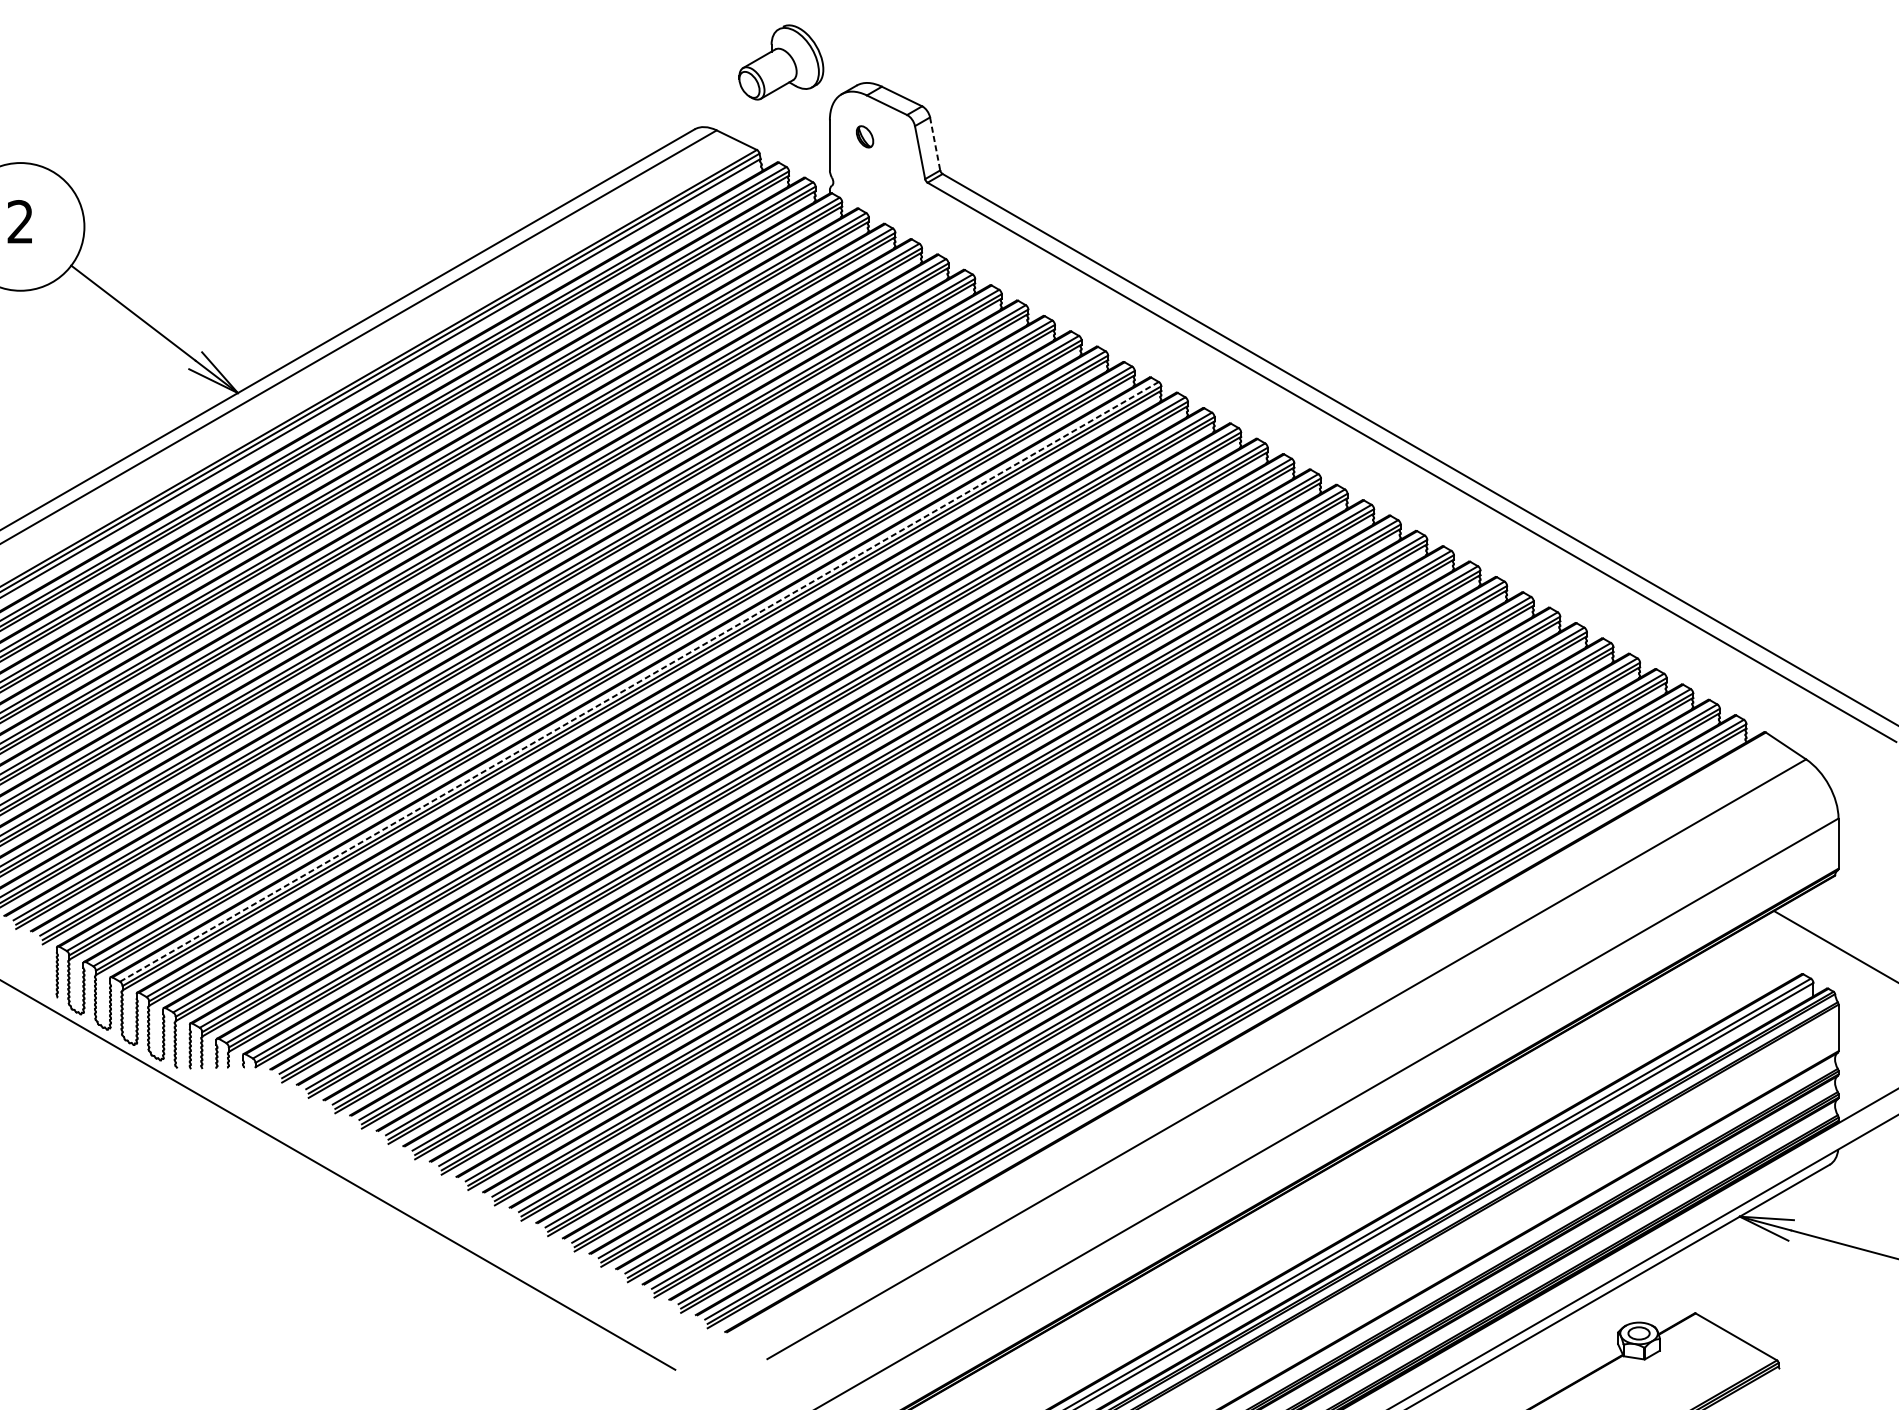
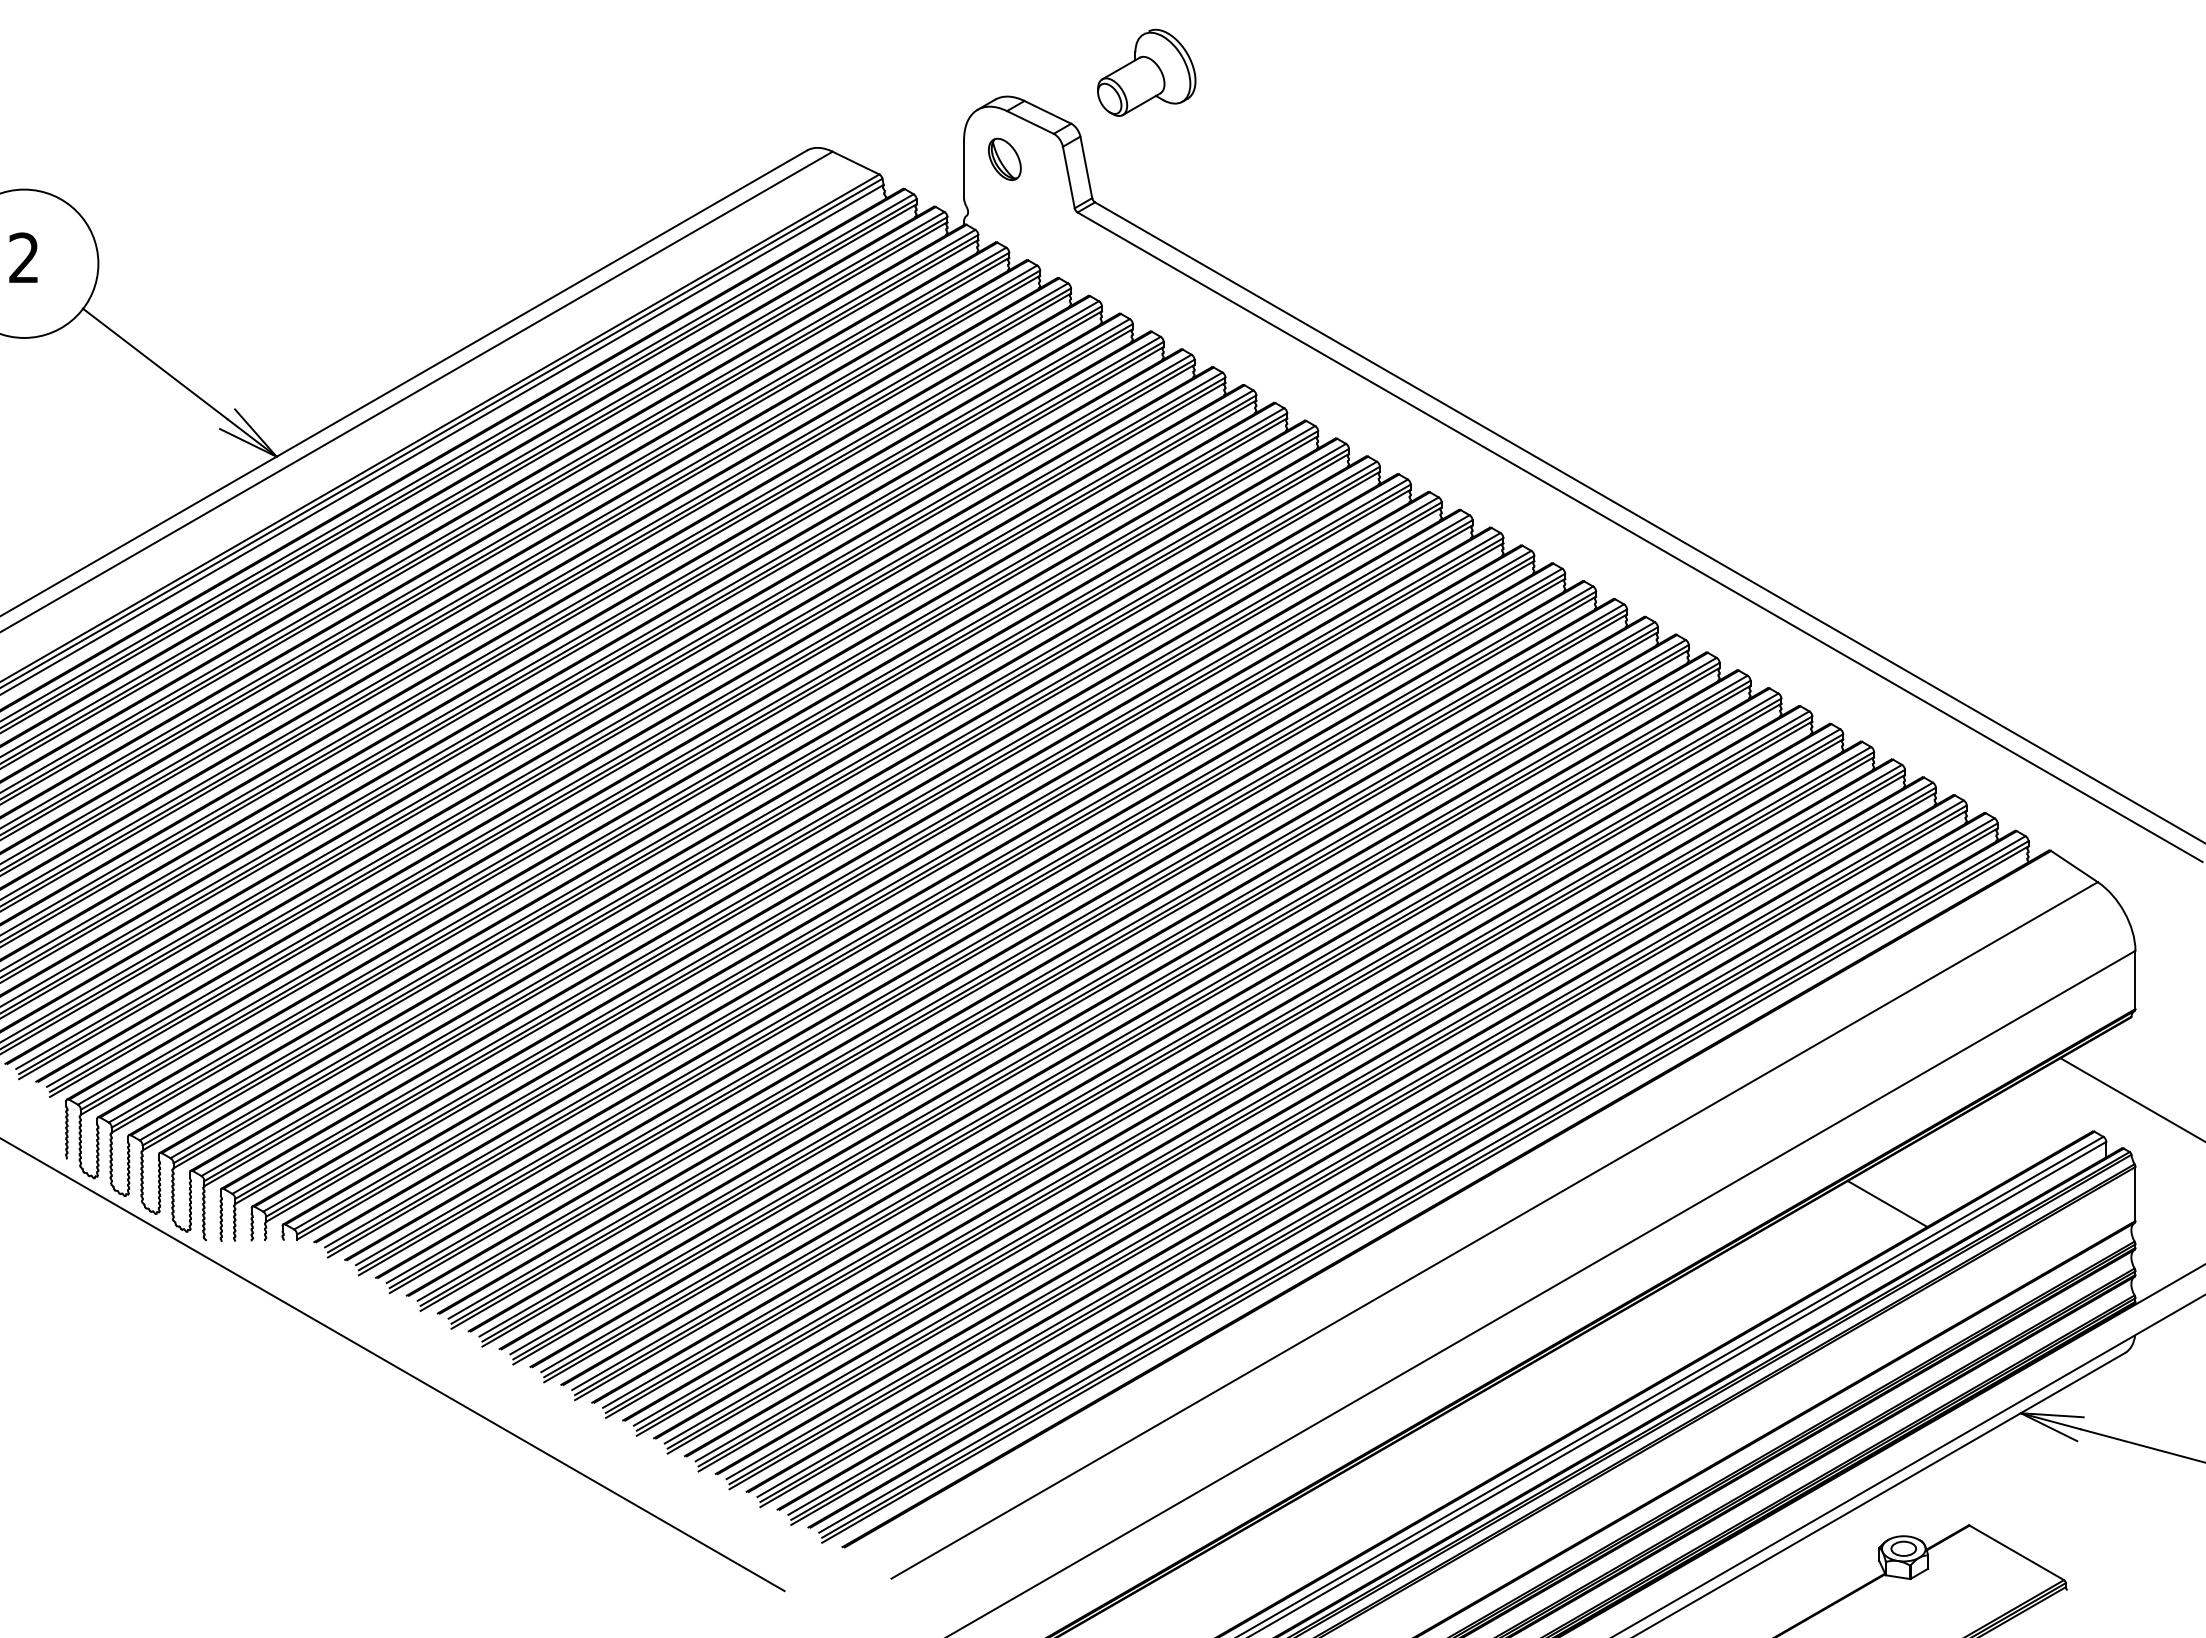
part: (781, 62) -> (1146, 72), moved
part: (864, 136) -> (1004, 158), size x1.67
line: (935, 143) -> (1086, 167), dashed -> solid
line: (639, 681) -> (743, 791), dashed -> solid
line: (1625, 1036) -> (1887, 1203), added

